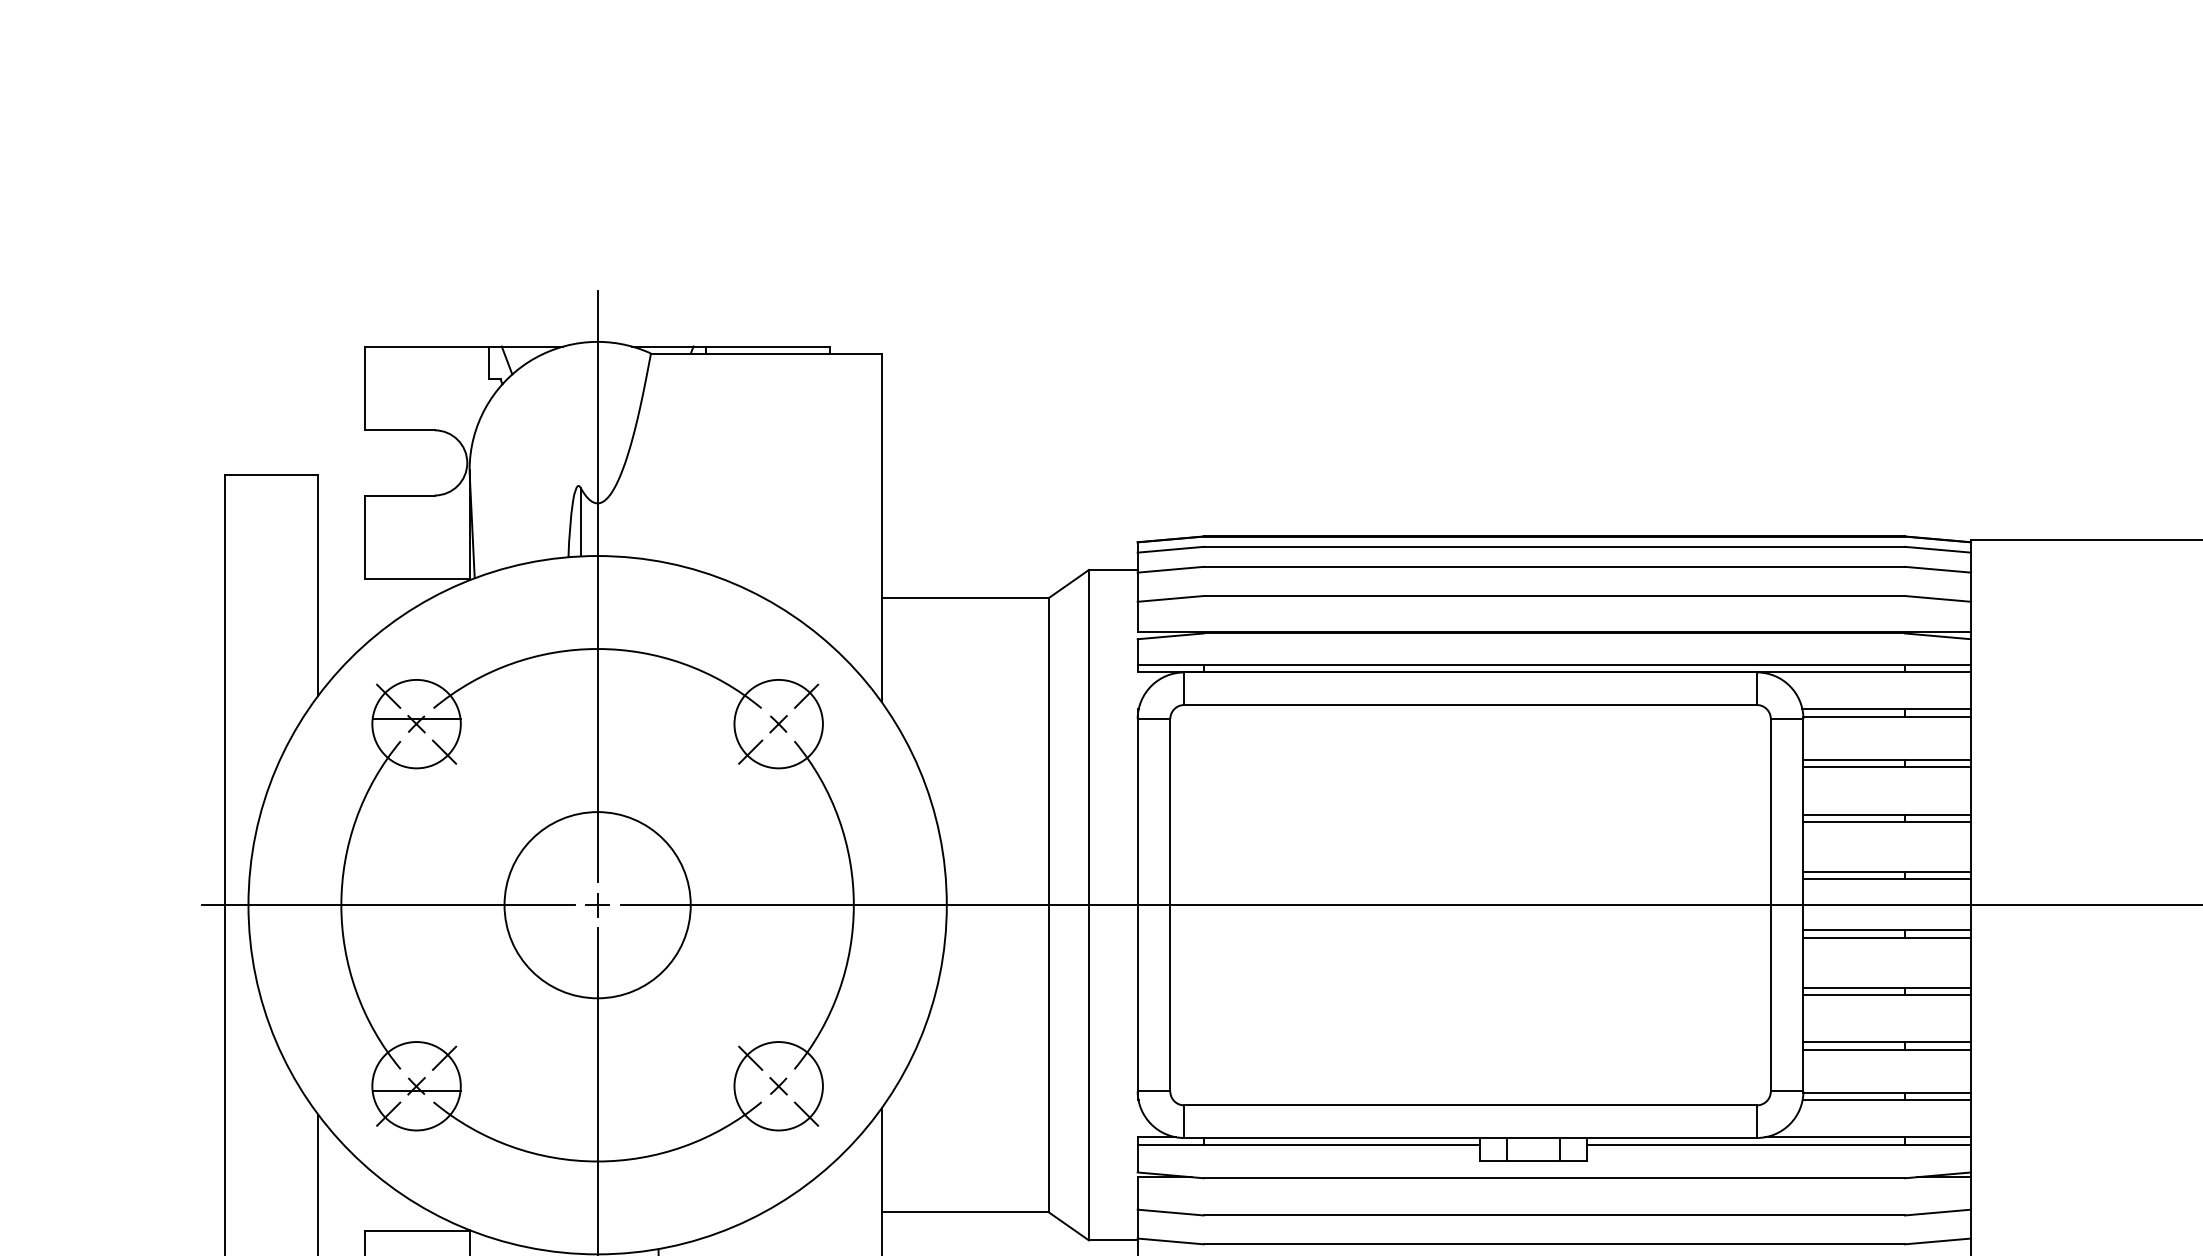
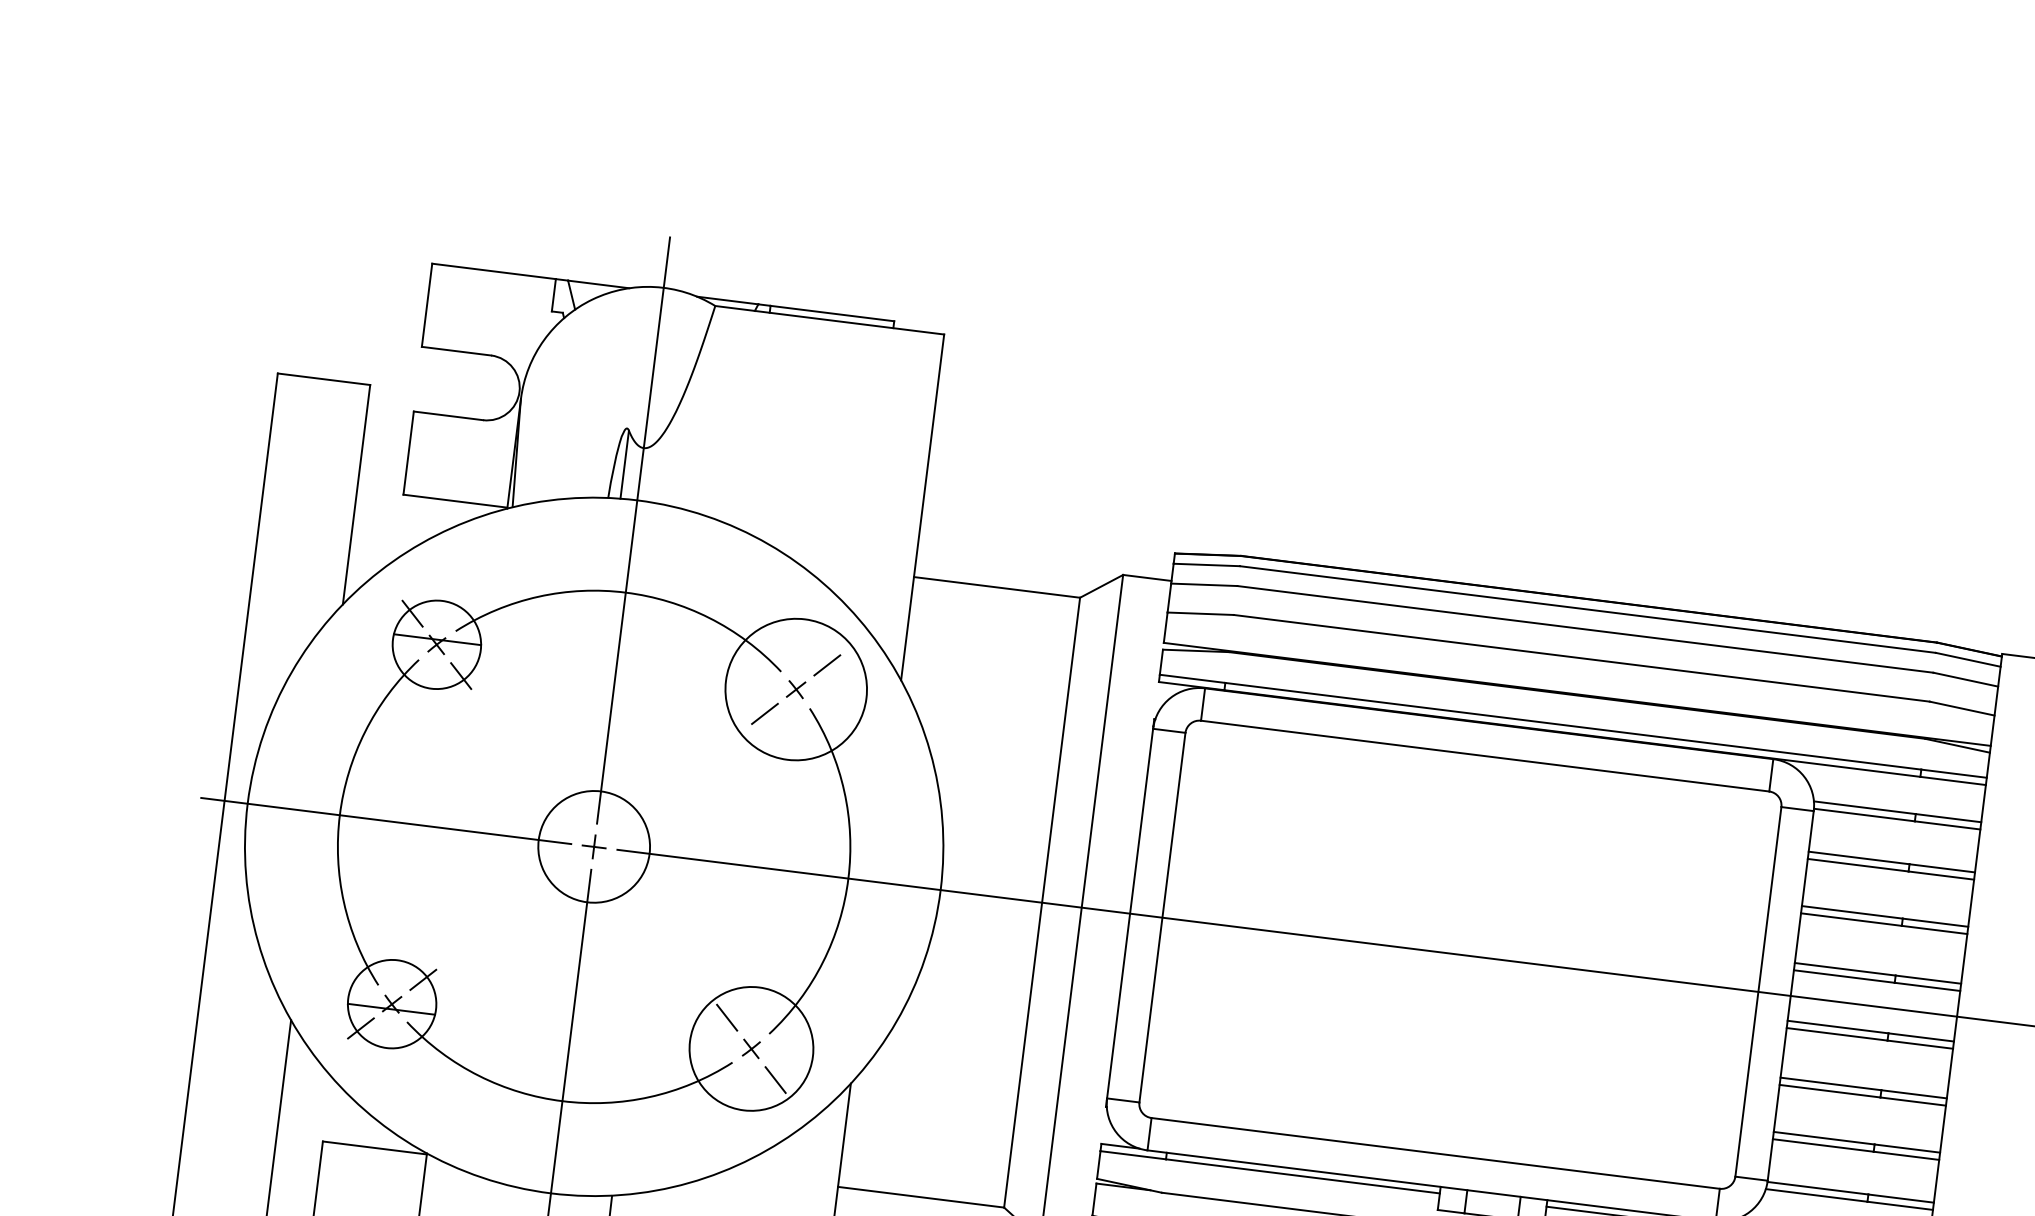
circle: (778, 723) -> (796, 688), size x1.6
circle: (597, 905) -> (594, 847), size x0.6
circle: (778, 1086) -> (751, 1049), size x1.4

